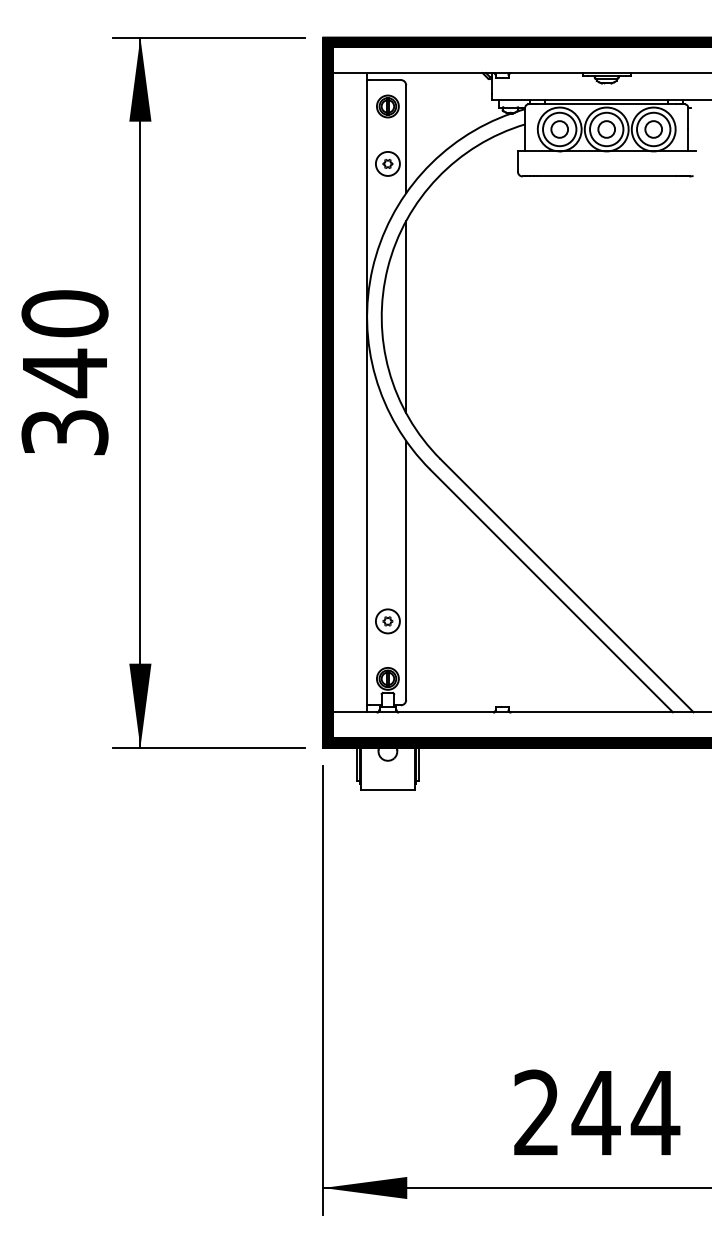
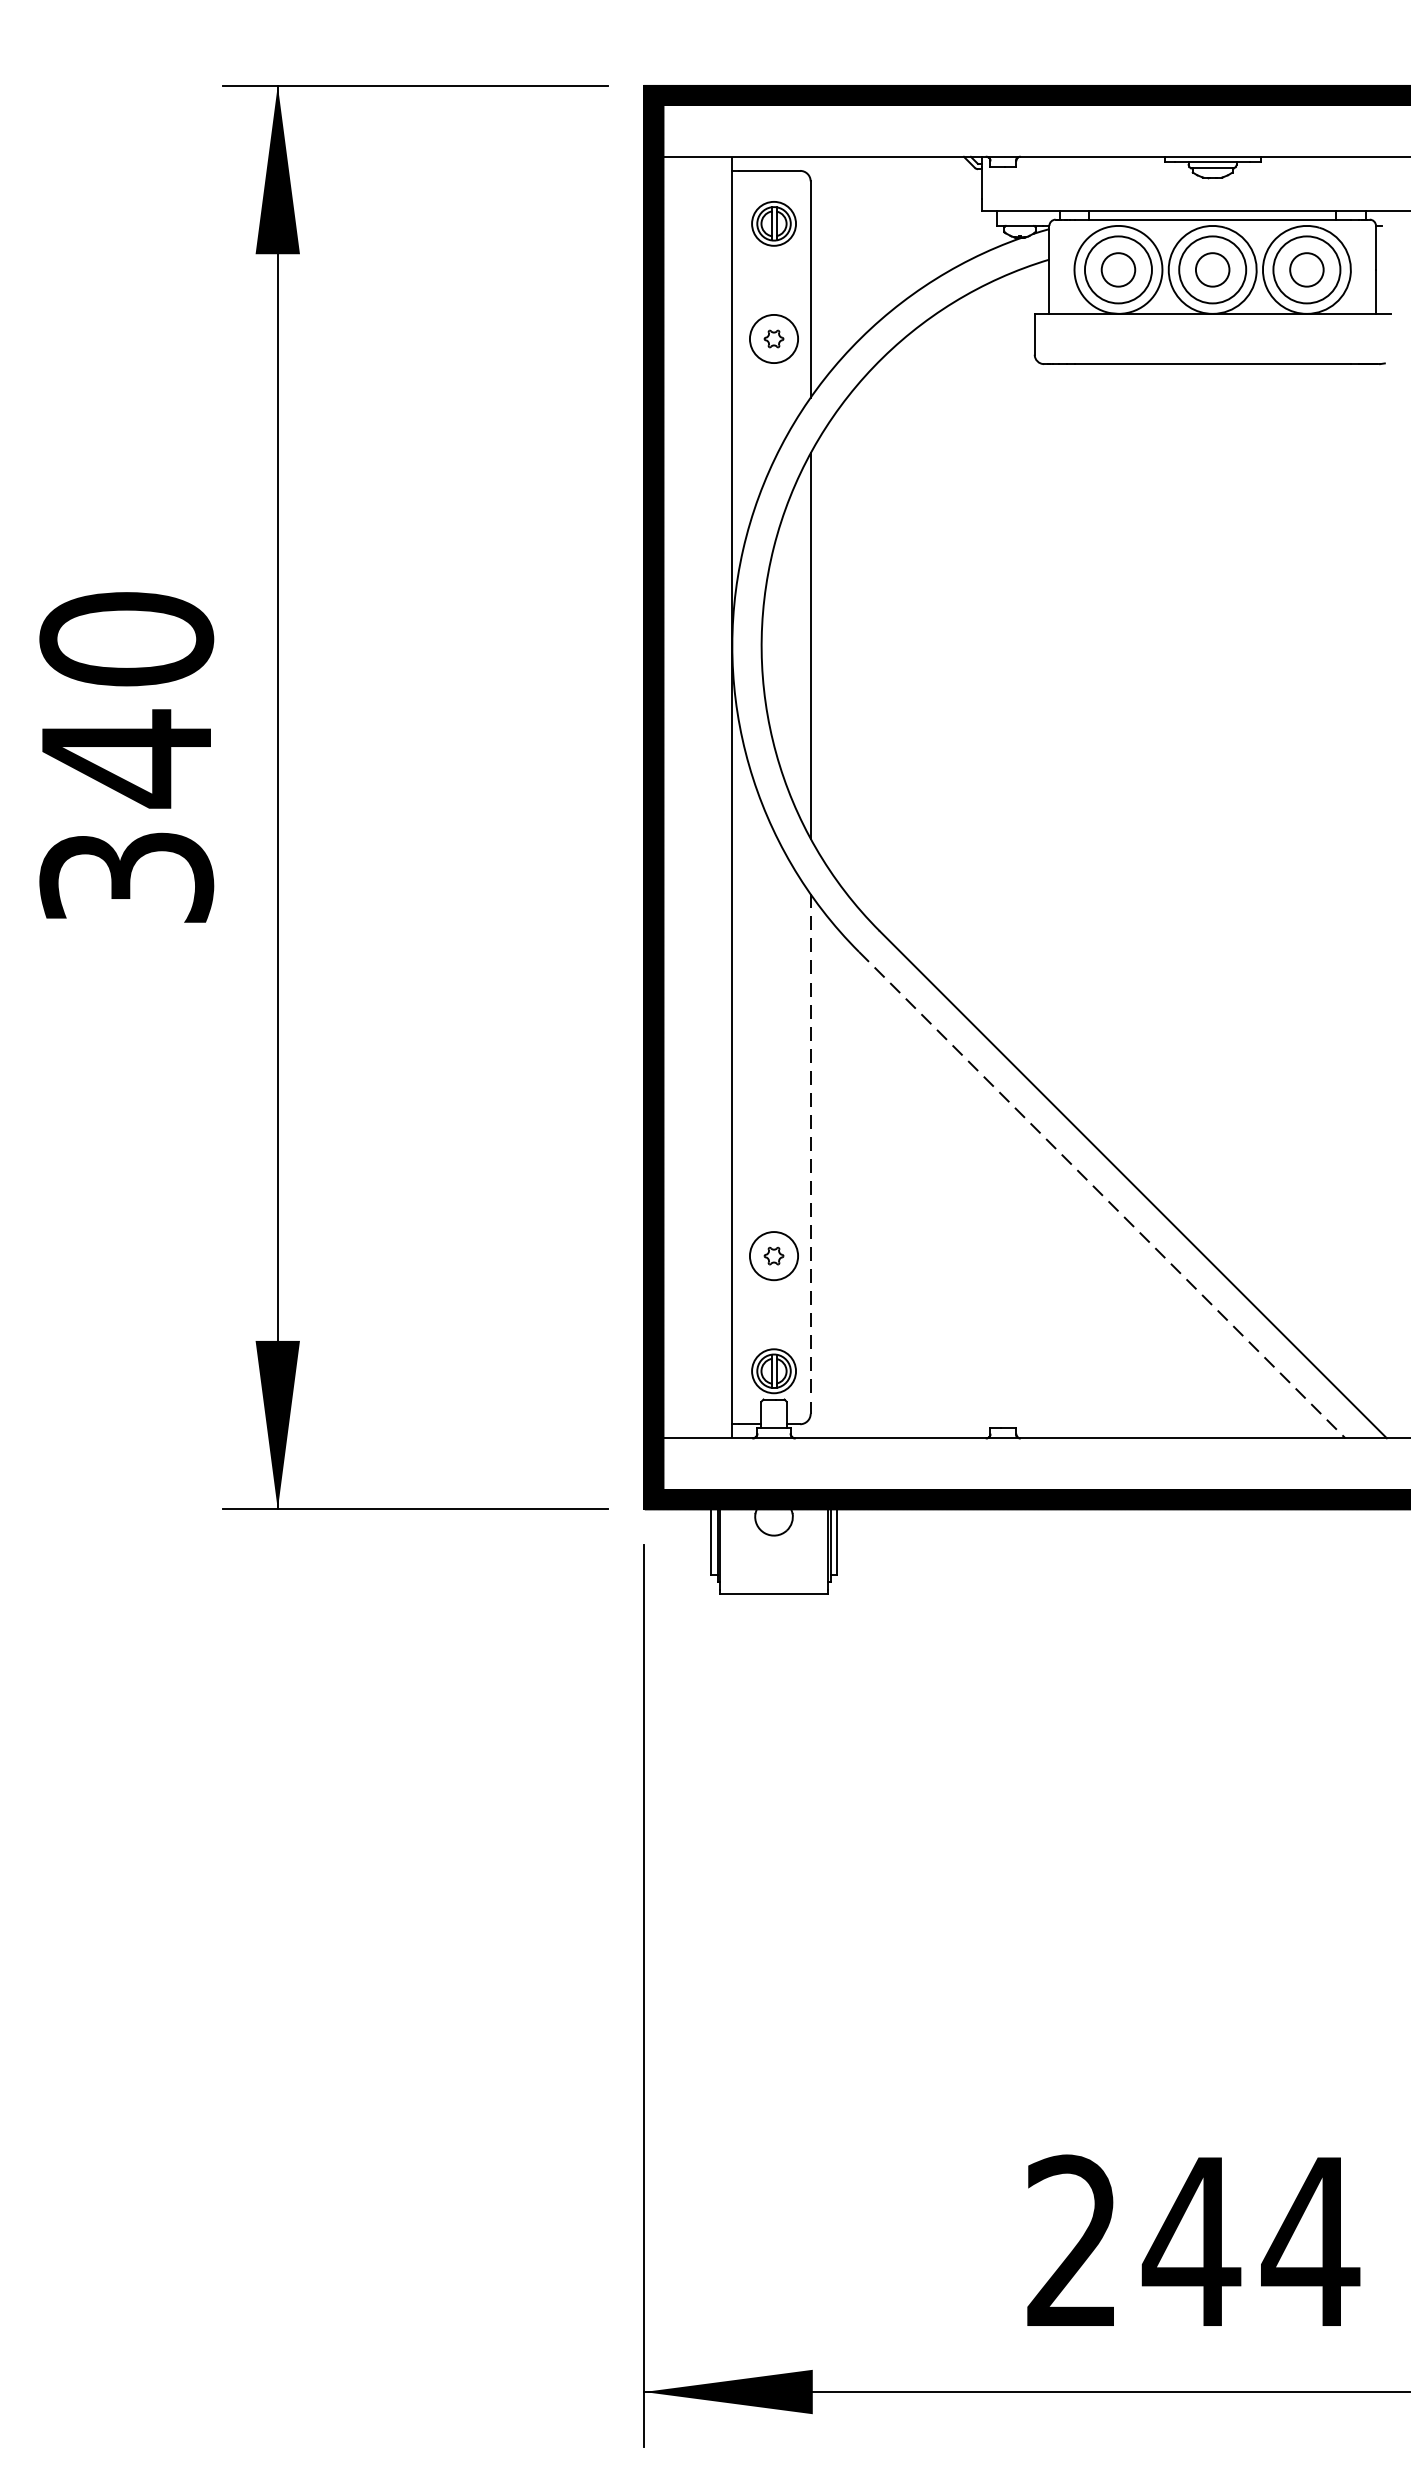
line: (406, 570) -> (811, 1154), solid -> dashed
line: (551, 590) -> (1101, 1194), solid -> dashed

